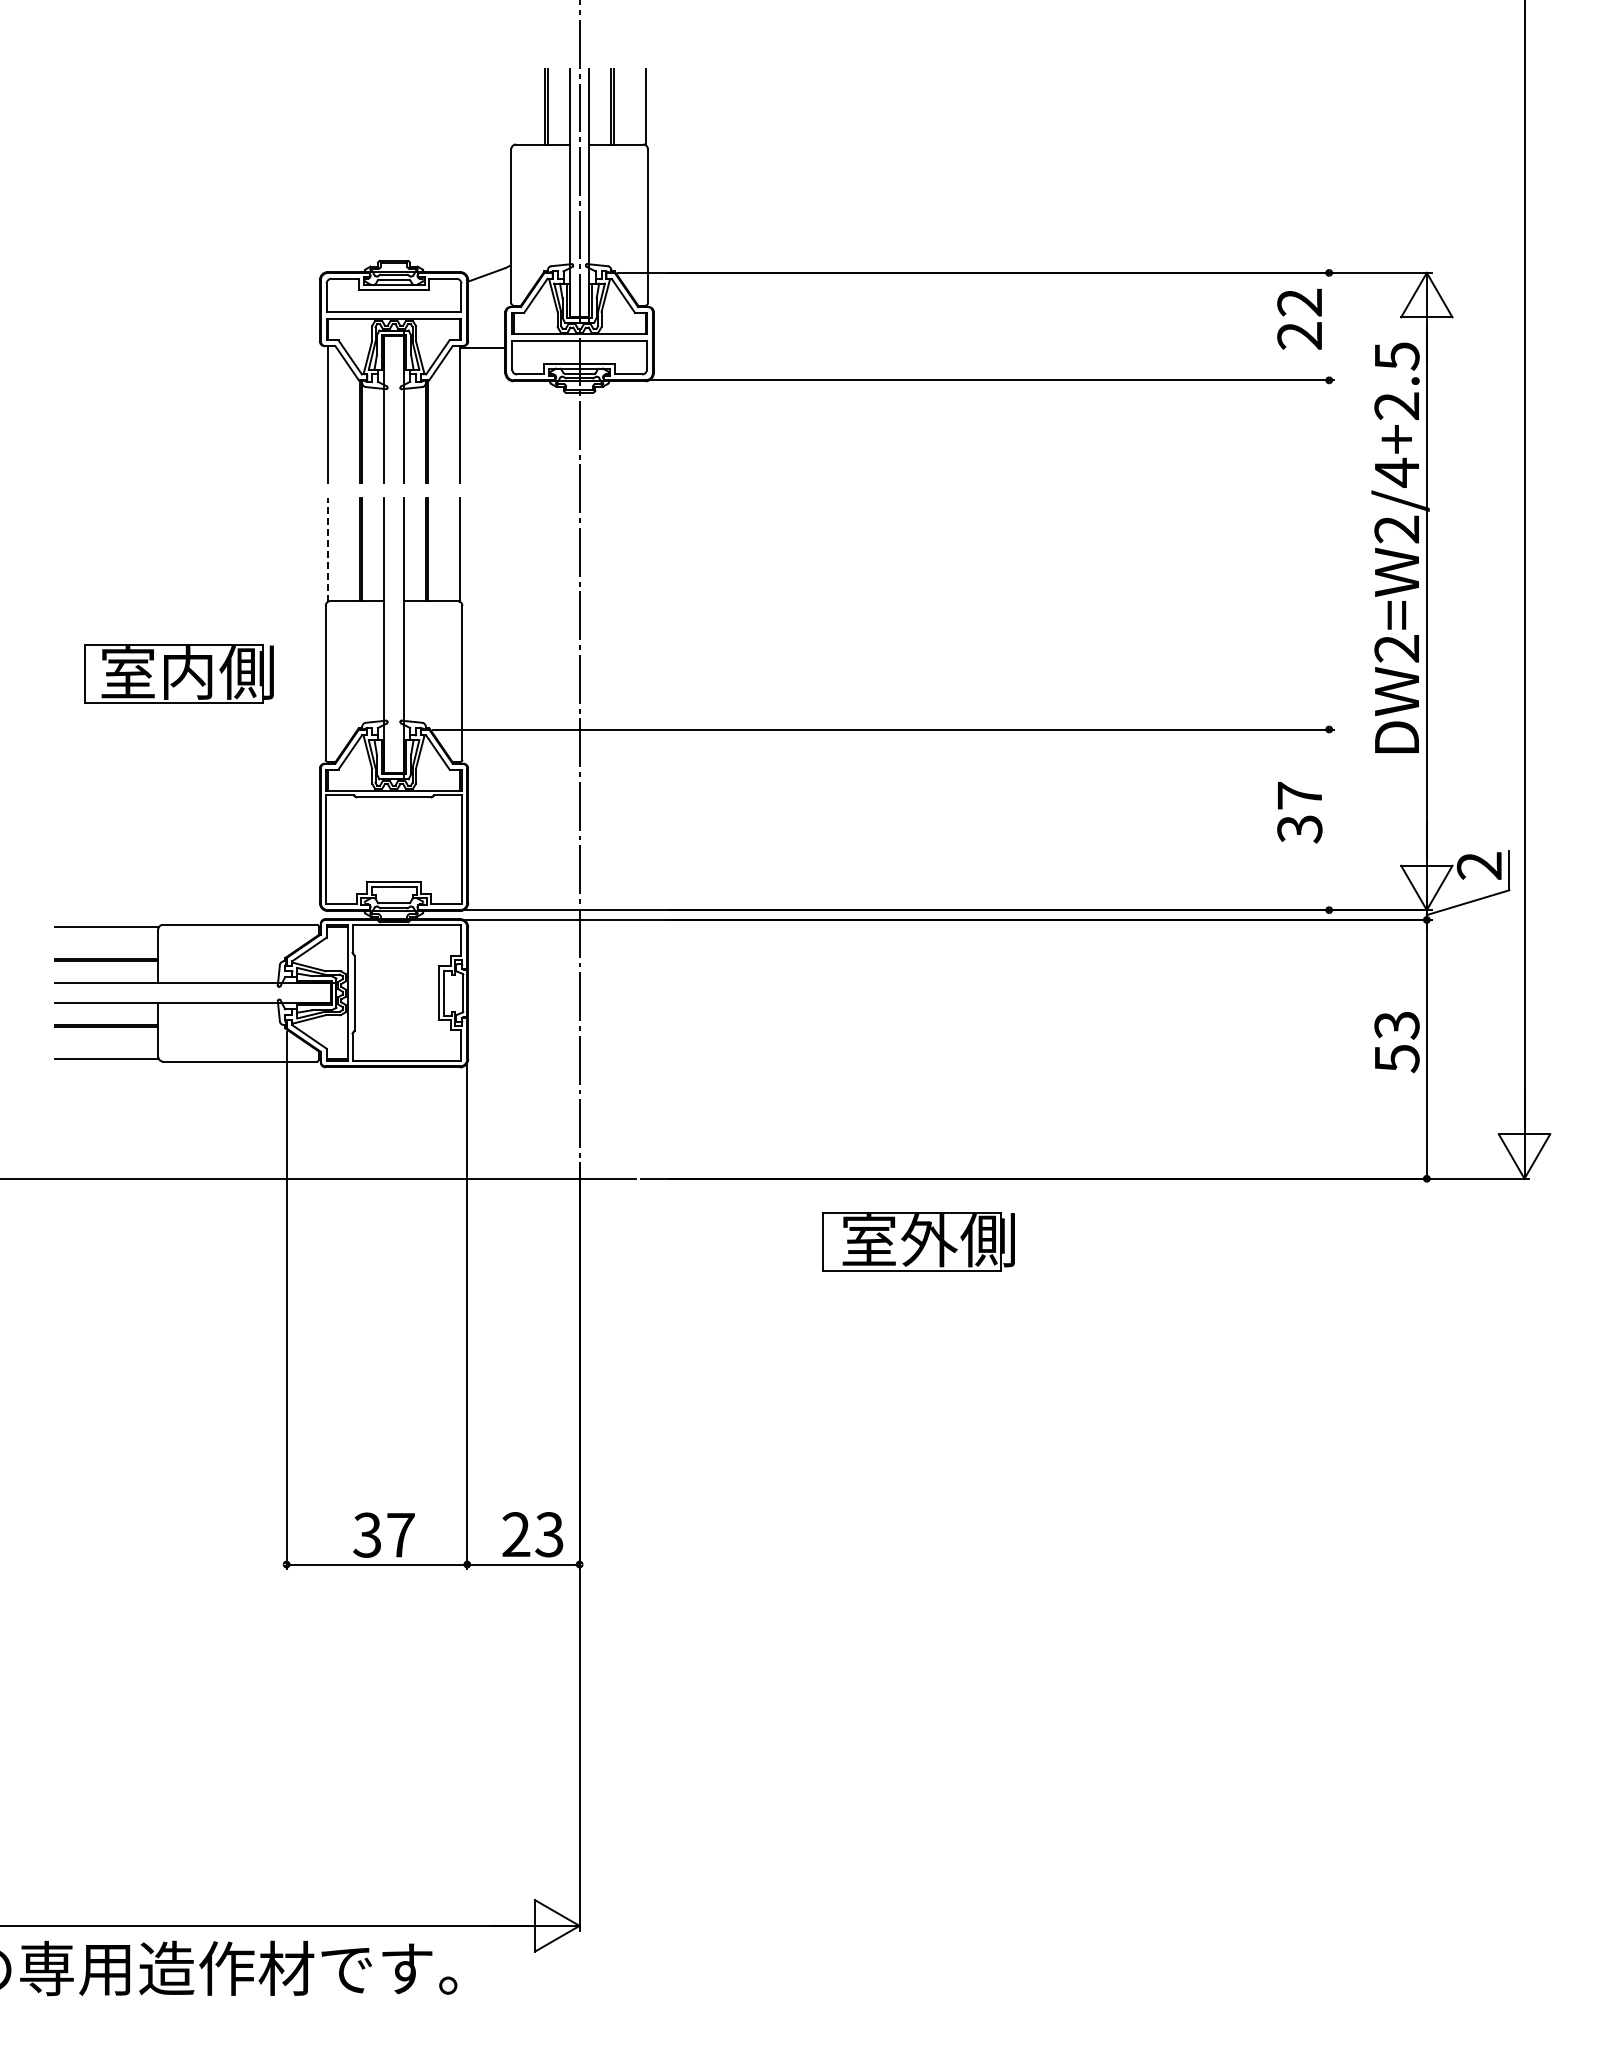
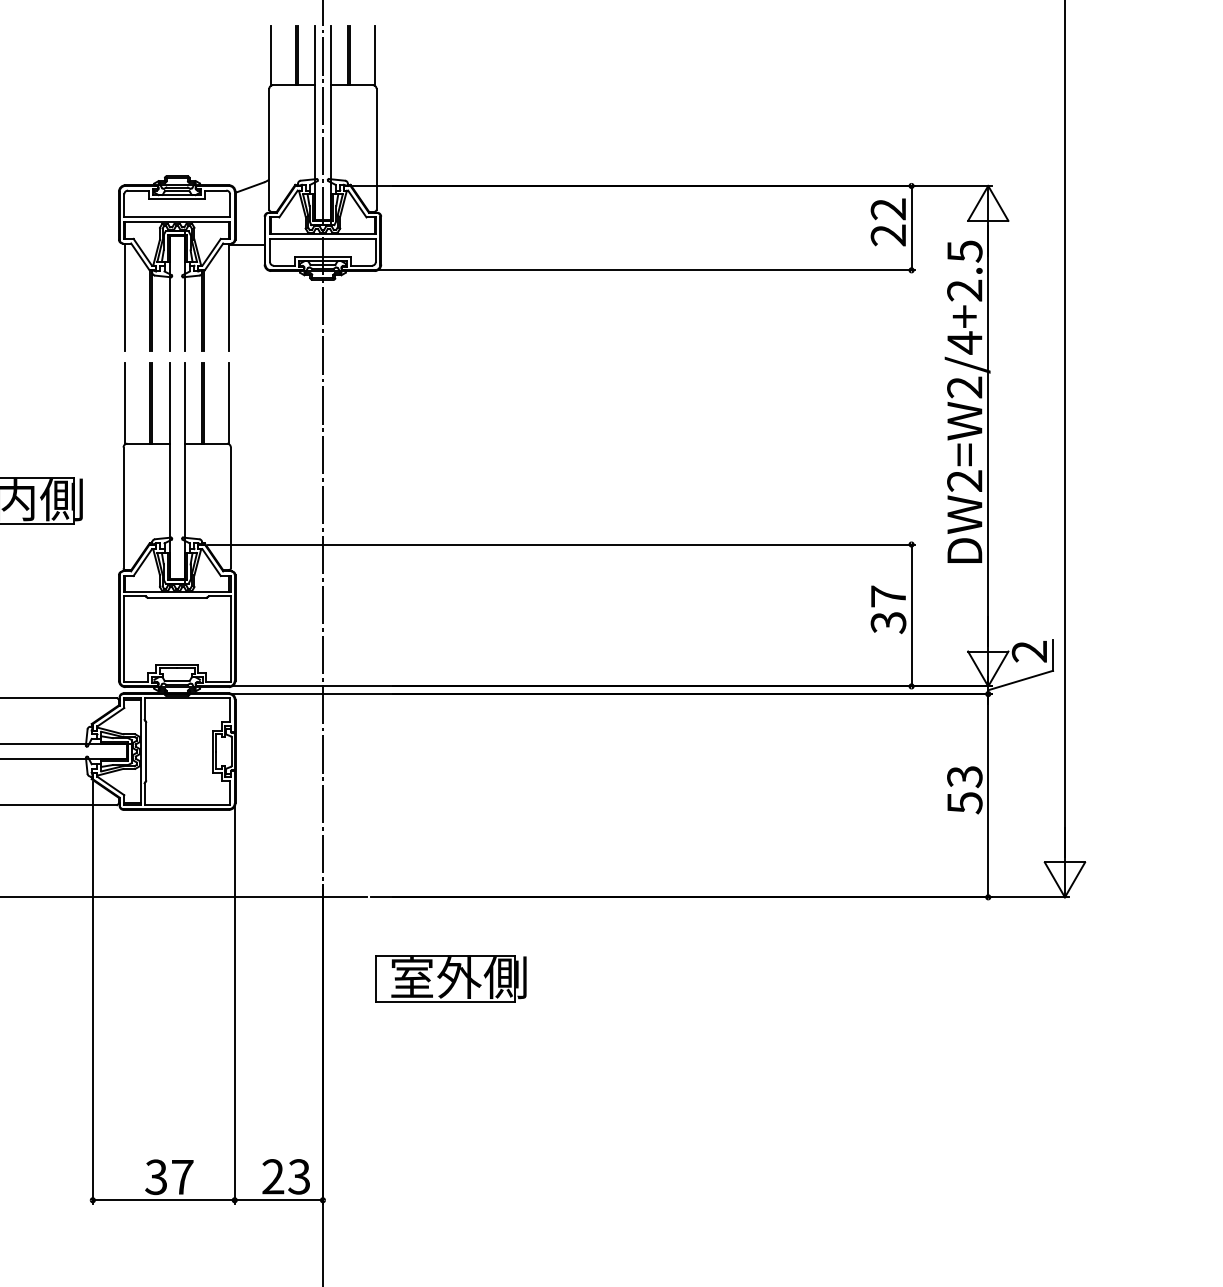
line: (513, 107) -> (271, 56), added
line: (1329, 326) -> (911, 228), added
line: (328, 549) -> (125, 403), dashed -> solid
line: (1329, 819) -> (911, 615), added
part: (918, 1241) -> (450, 978), moved

